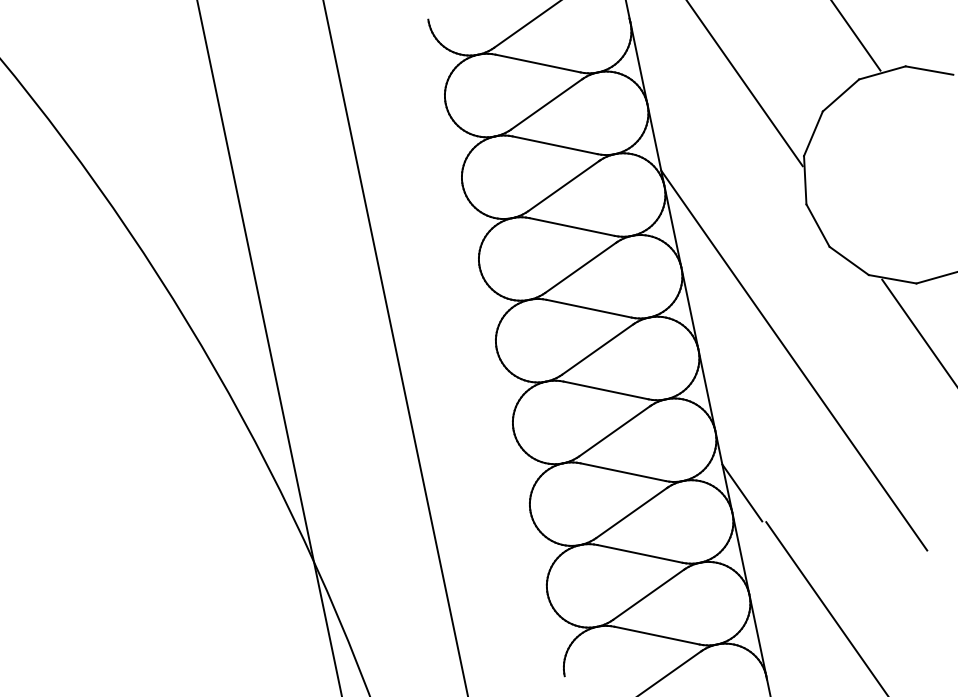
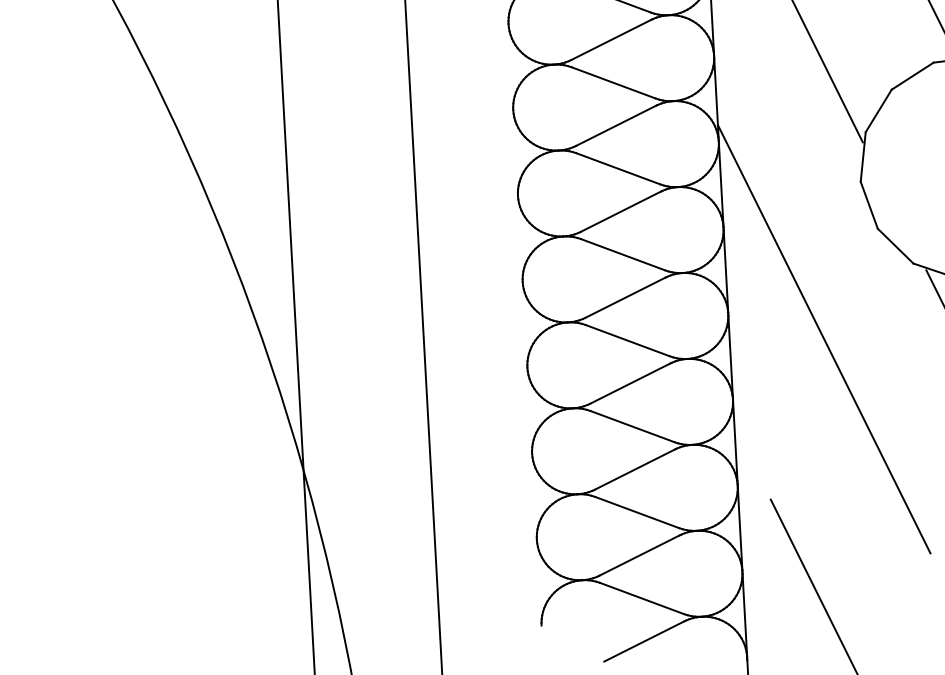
line: (742, 492) -> (751, 465), removed

